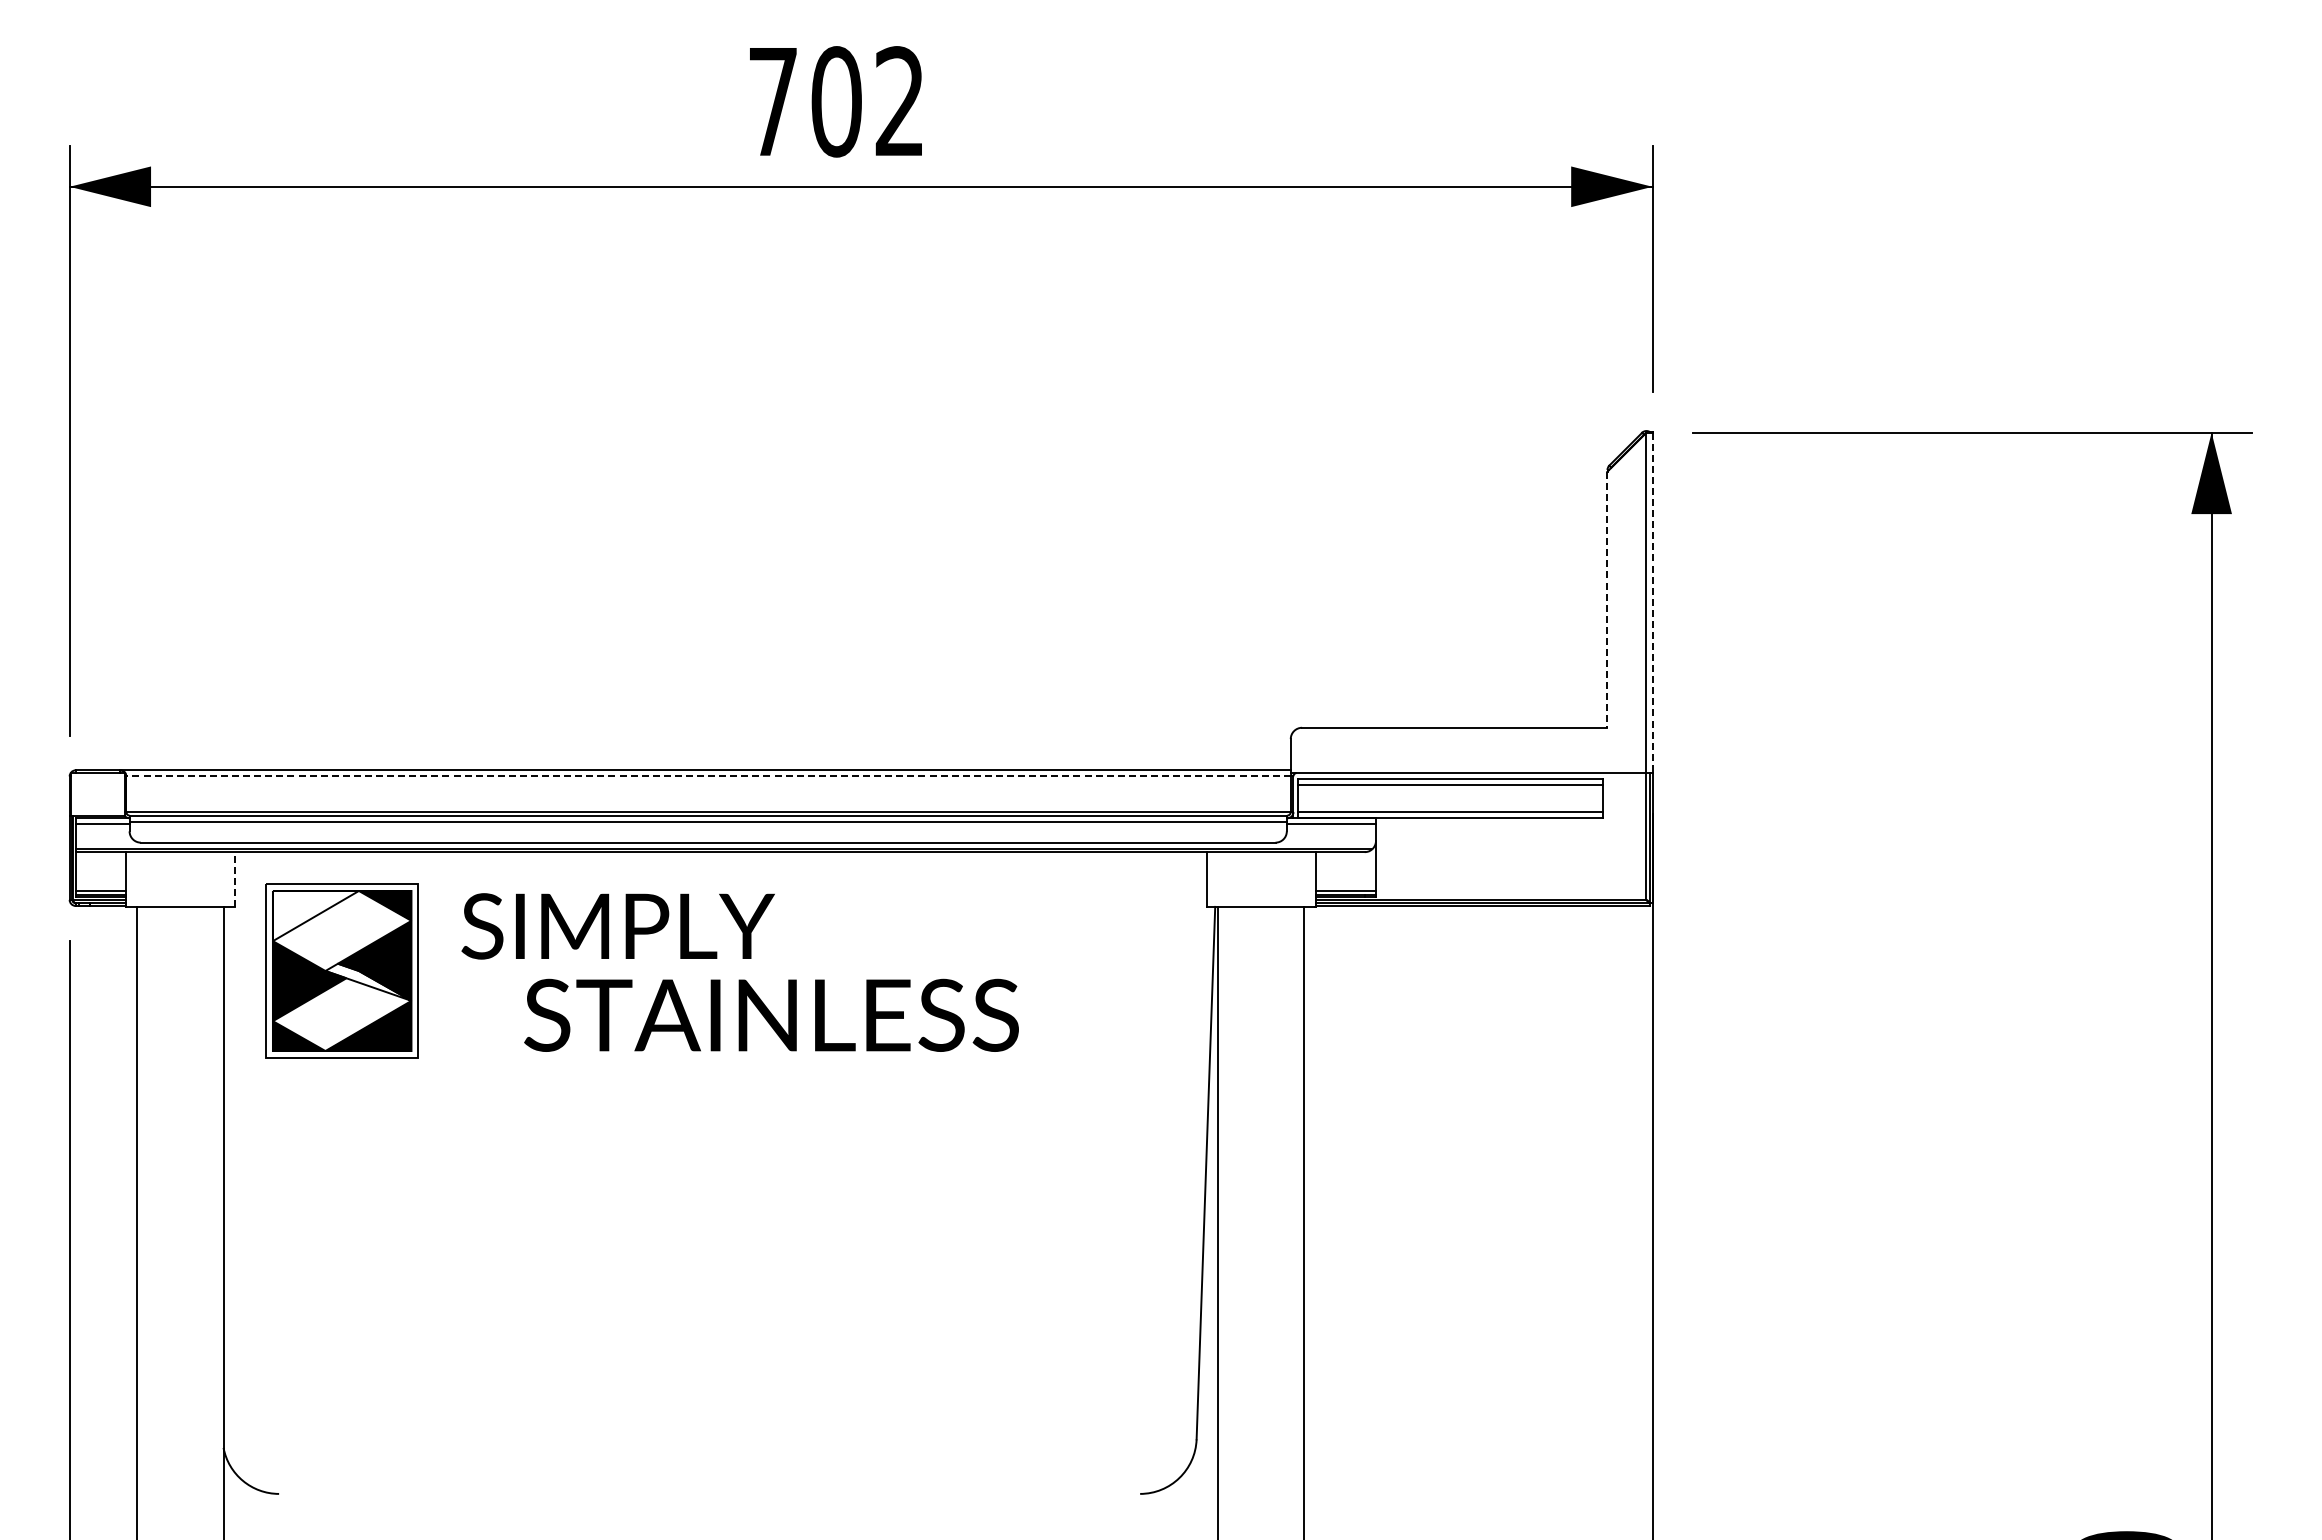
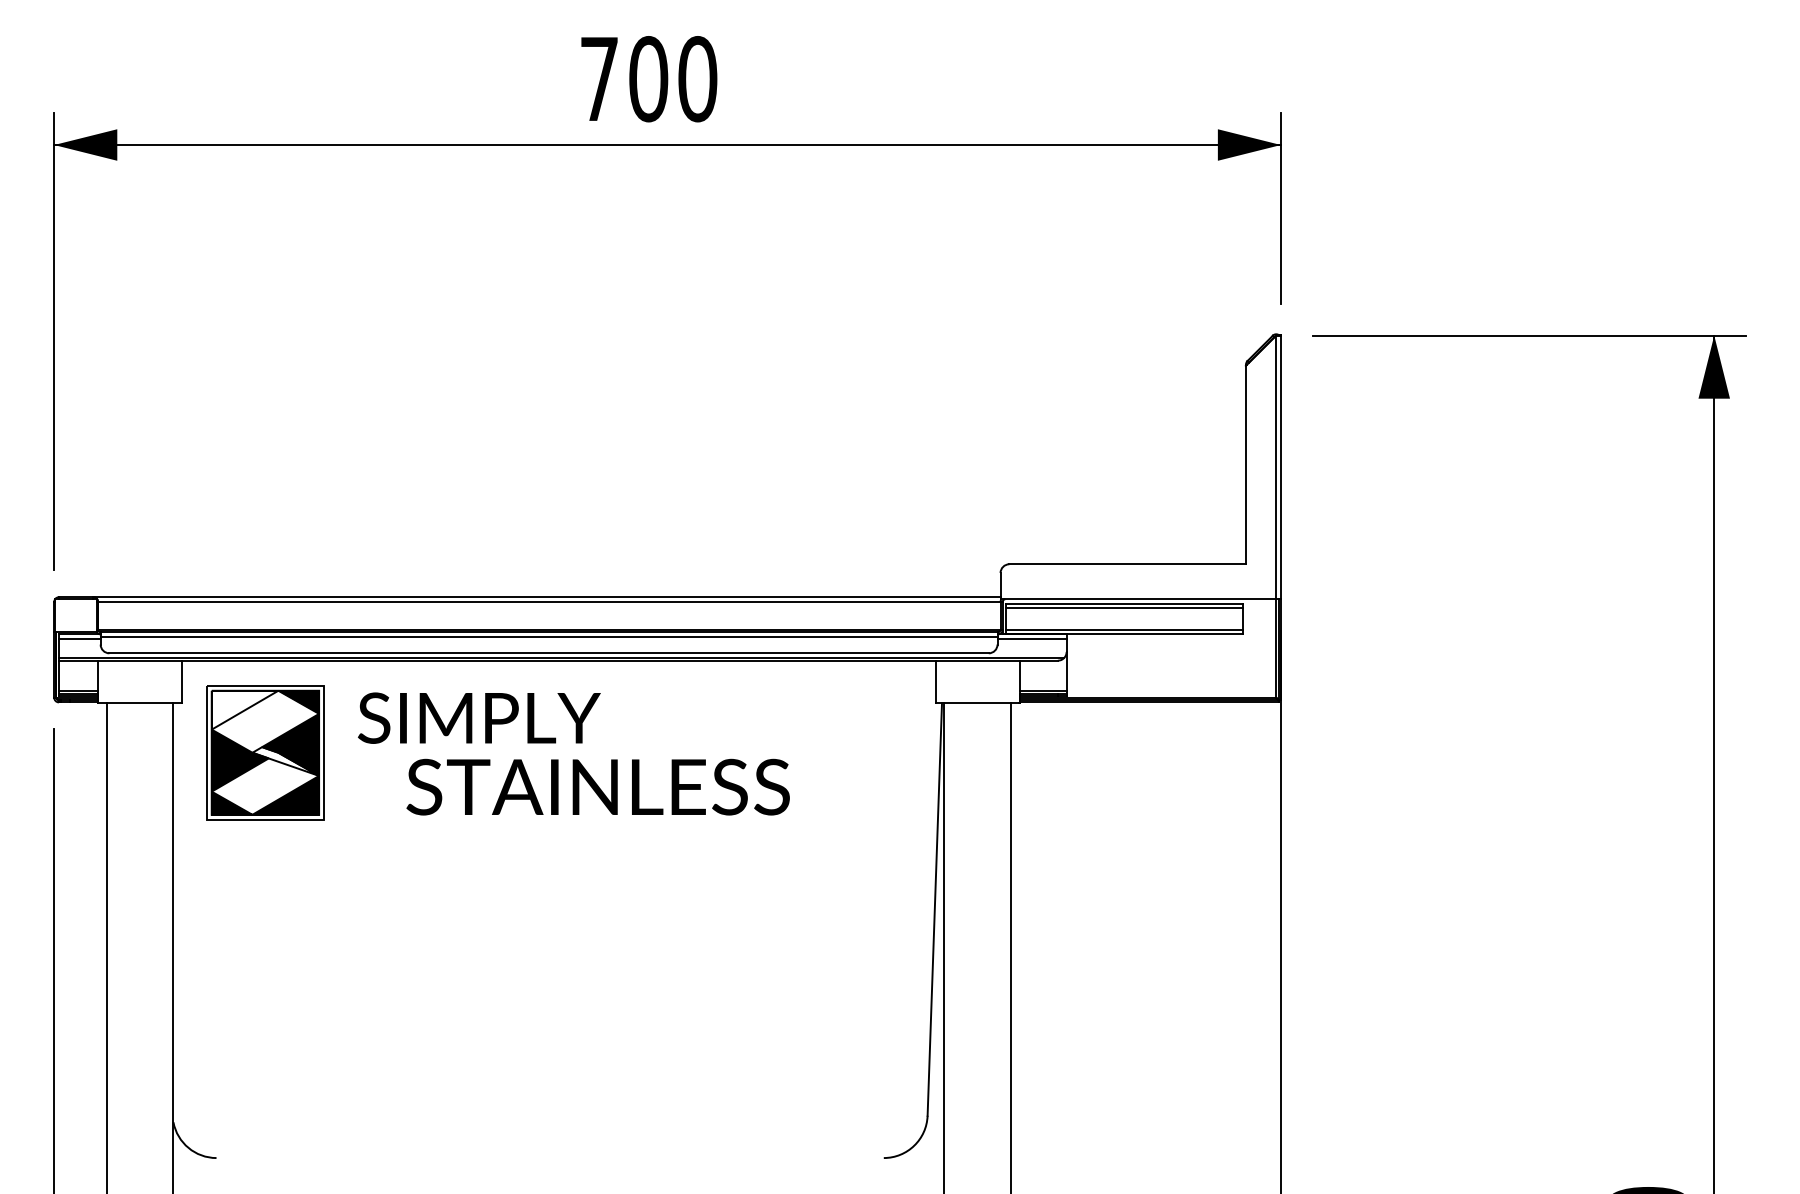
text: (900, 101) -> (698, 78), 702 -> 700
line: (1607, 599) -> (1246, 464), dashed -> solid
line: (1652, 603) -> (1280, 467), dashed -> solid
line: (708, 776) -> (549, 602), dashed -> solid
line: (234, 879) -> (181, 681), dashed -> solid

